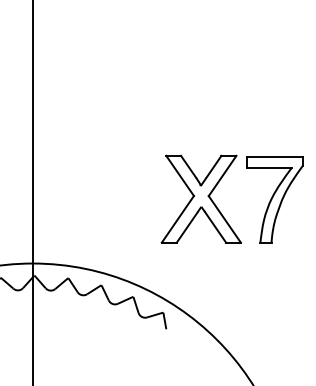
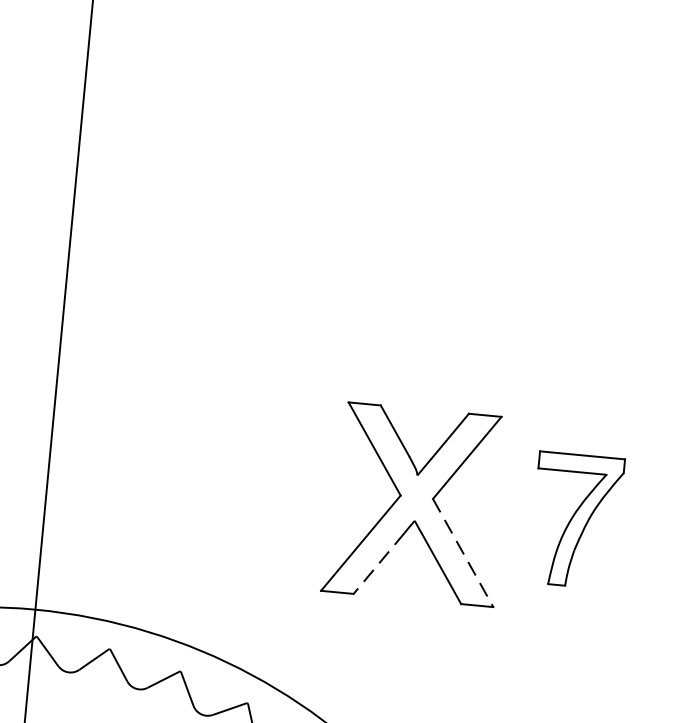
part: (274, 199) -> (575, 519), size x0.7
line: (225, 219) -> (464, 553), solid -> dashed
line: (186, 228) -> (377, 564), solid -> dashed

